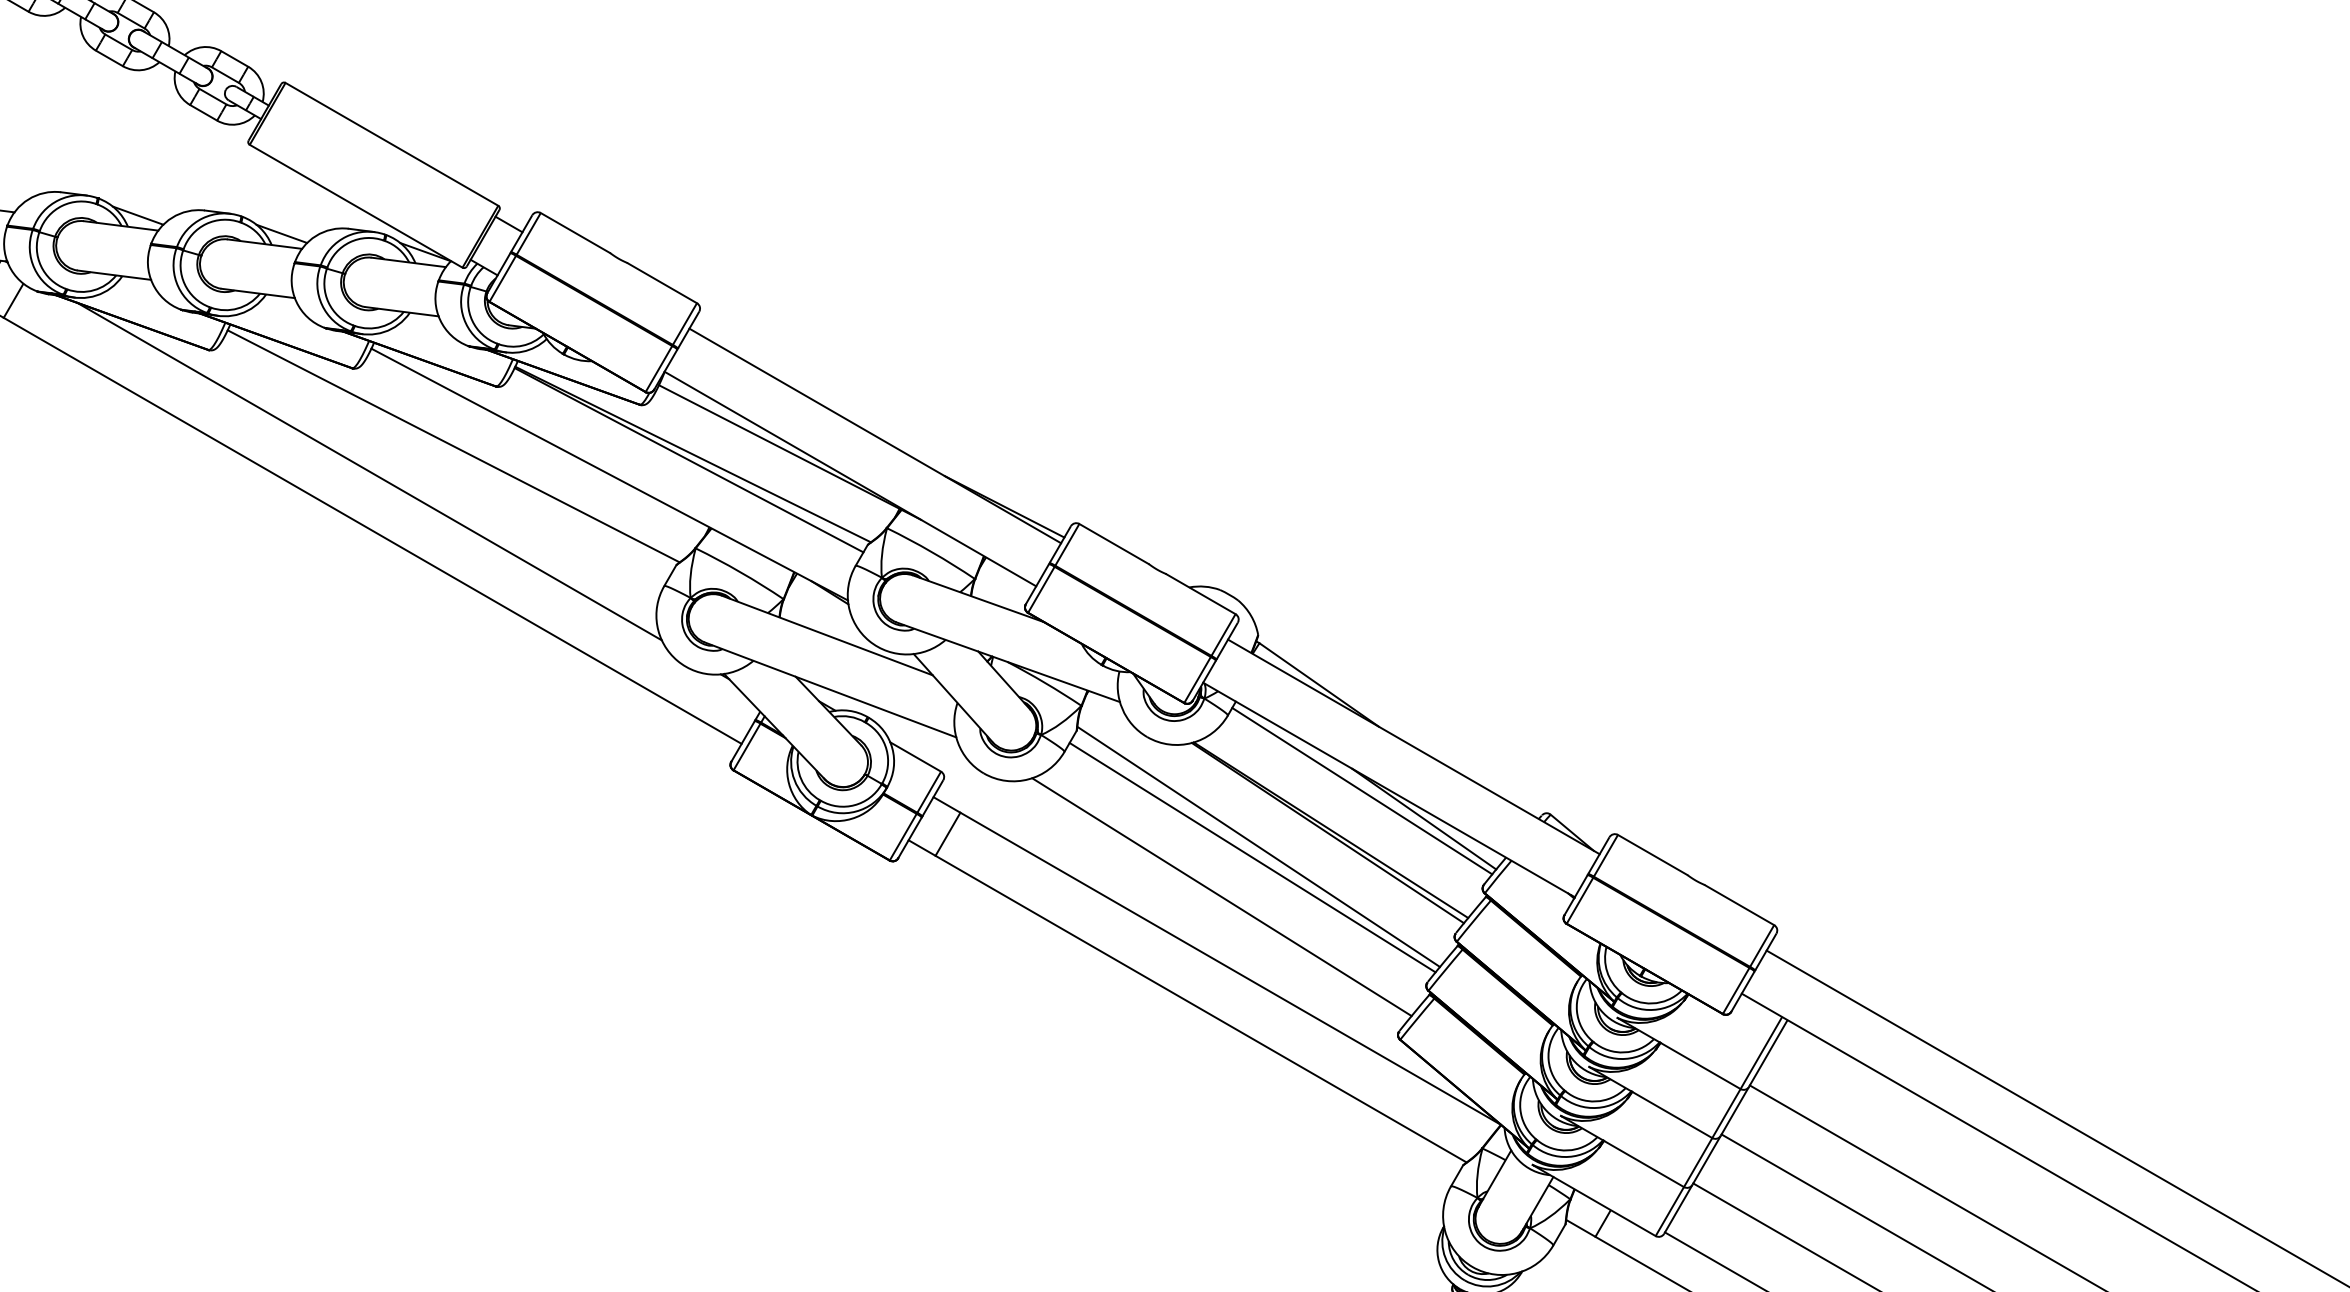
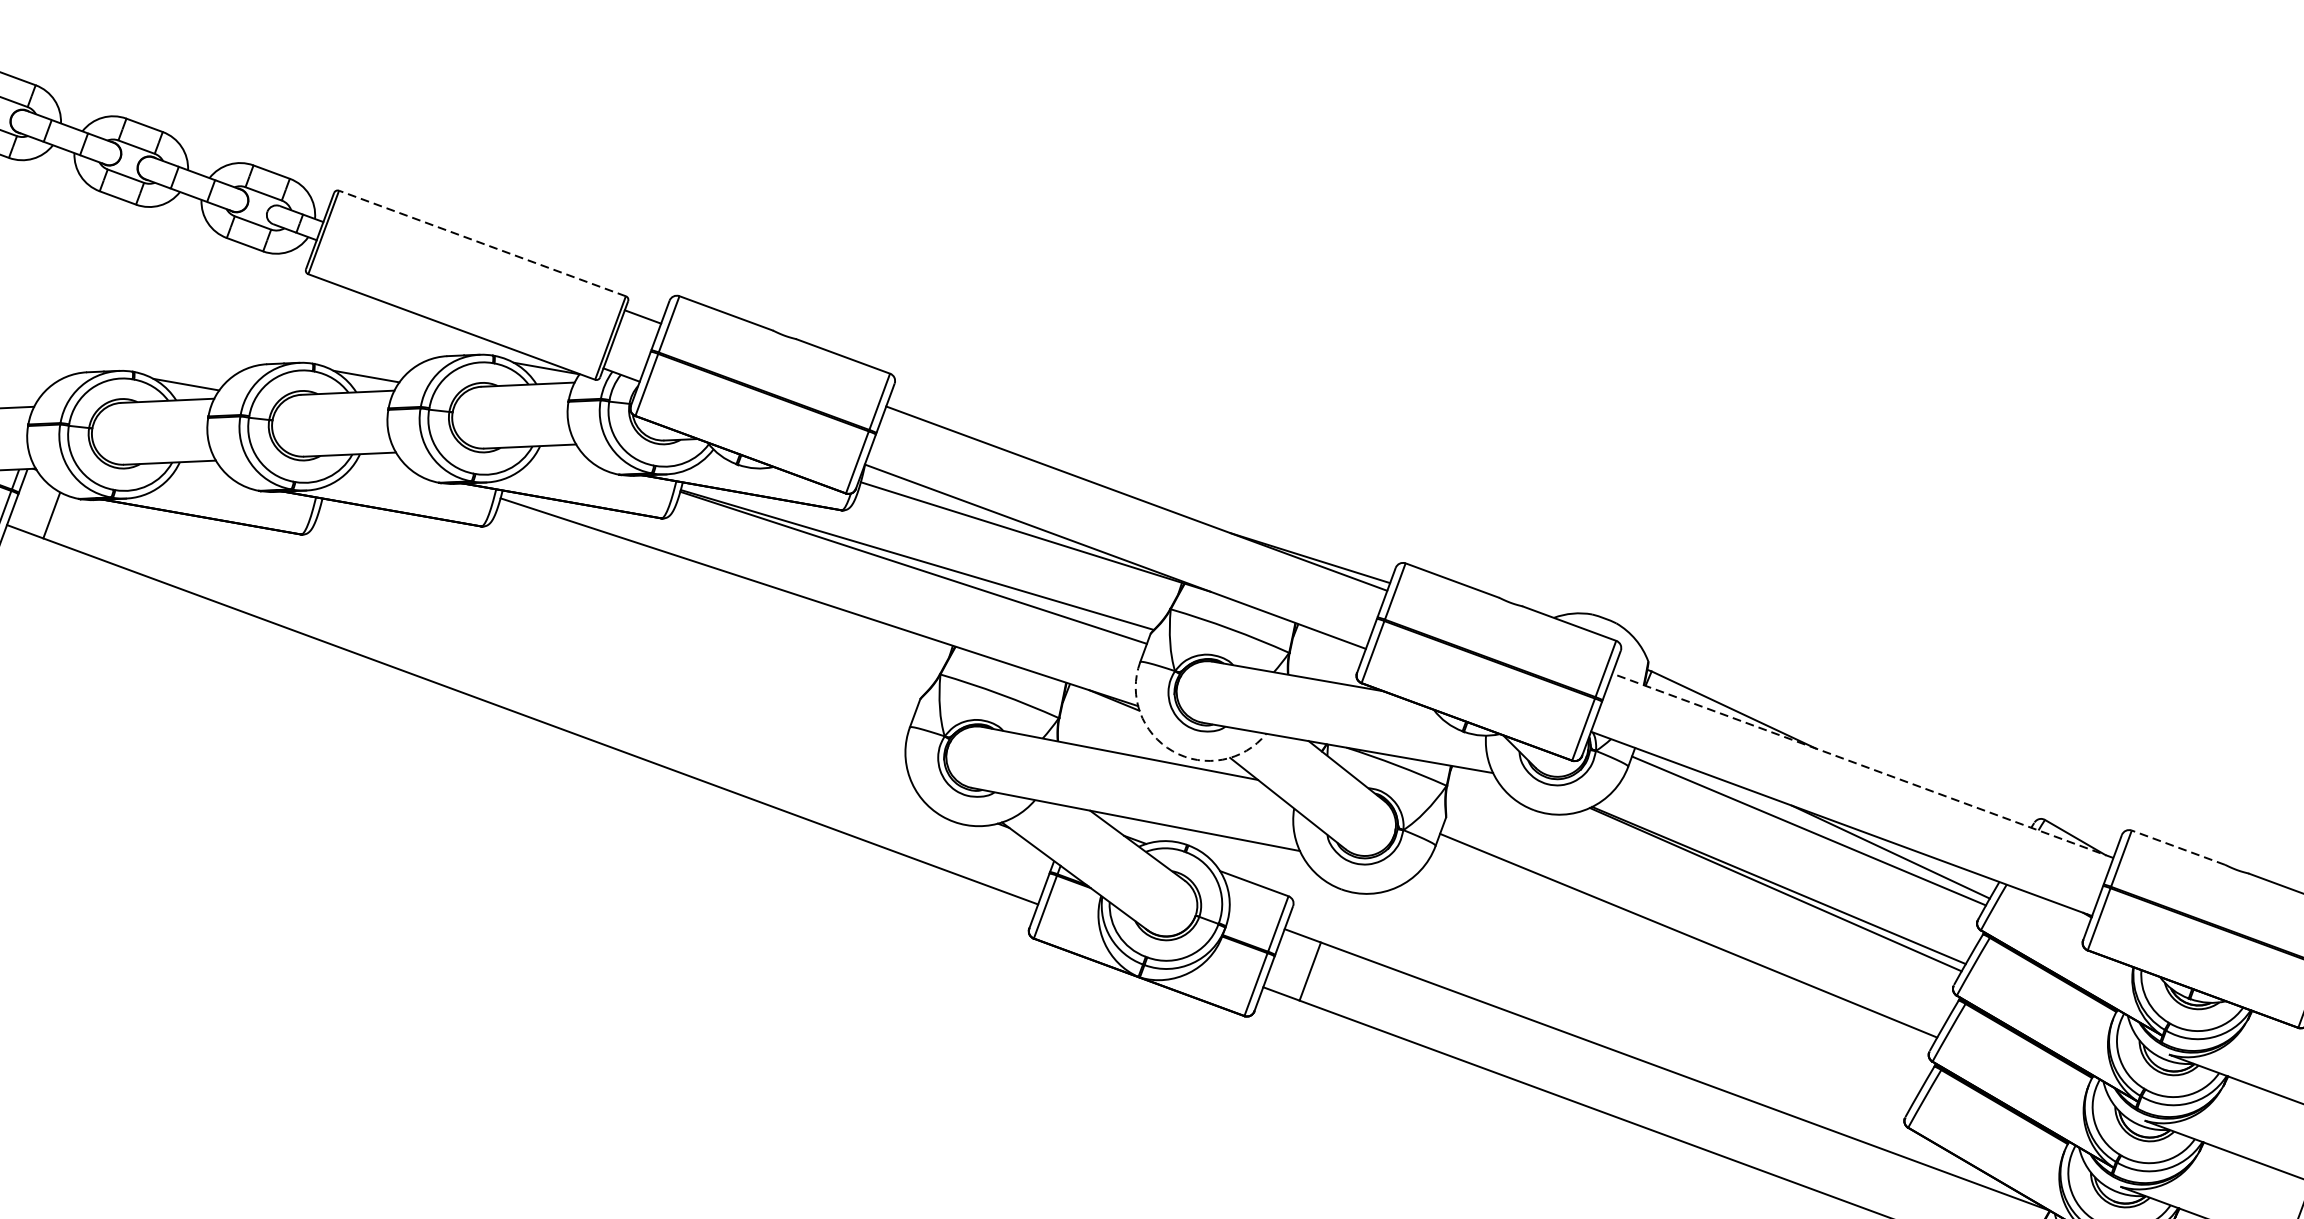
line: (391, 144) -> (481, 243), solid -> dashed
line: (453, 446) -> (621, 600), removed
line: (369, 471) -> (524, 649), removed
arc: (869, 641) -> (1173, 751), solid -> dashed
line: (1413, 746) -> (1862, 765), solid -> dashed
line: (1258, 846) -> (1693, 920), removed
line: (1652, 854) -> (2178, 847), solid -> dashed
line: (1221, 897) -> (1658, 991), removed

